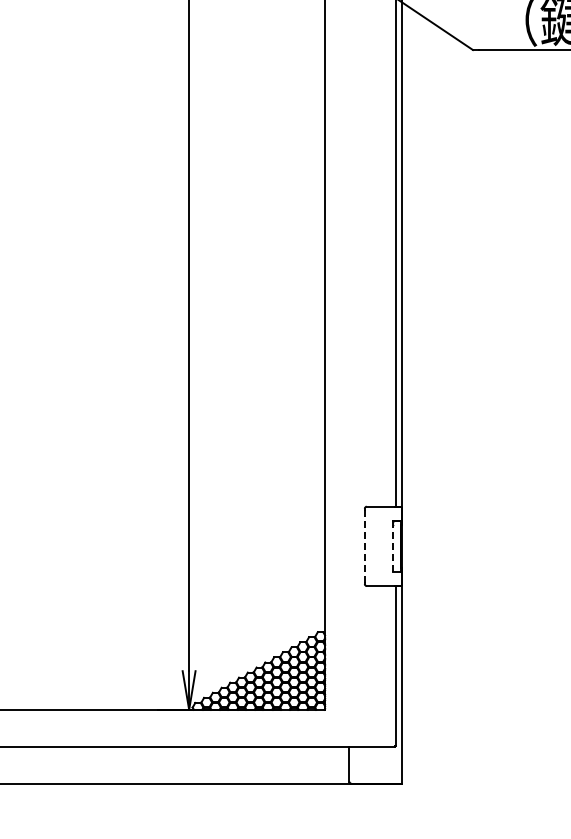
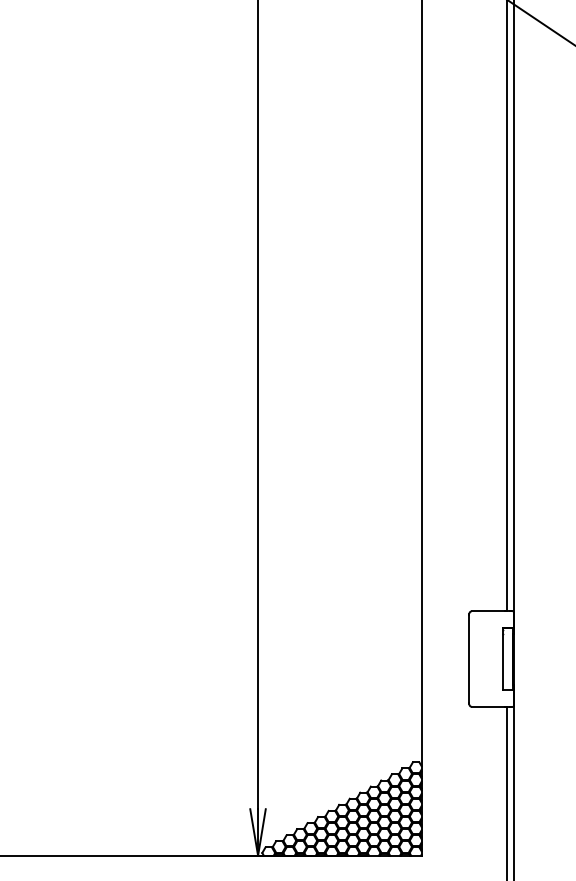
line: (364, 546) -> (469, 659), dashed -> solid
line: (392, 546) -> (502, 659), dashed -> solid

